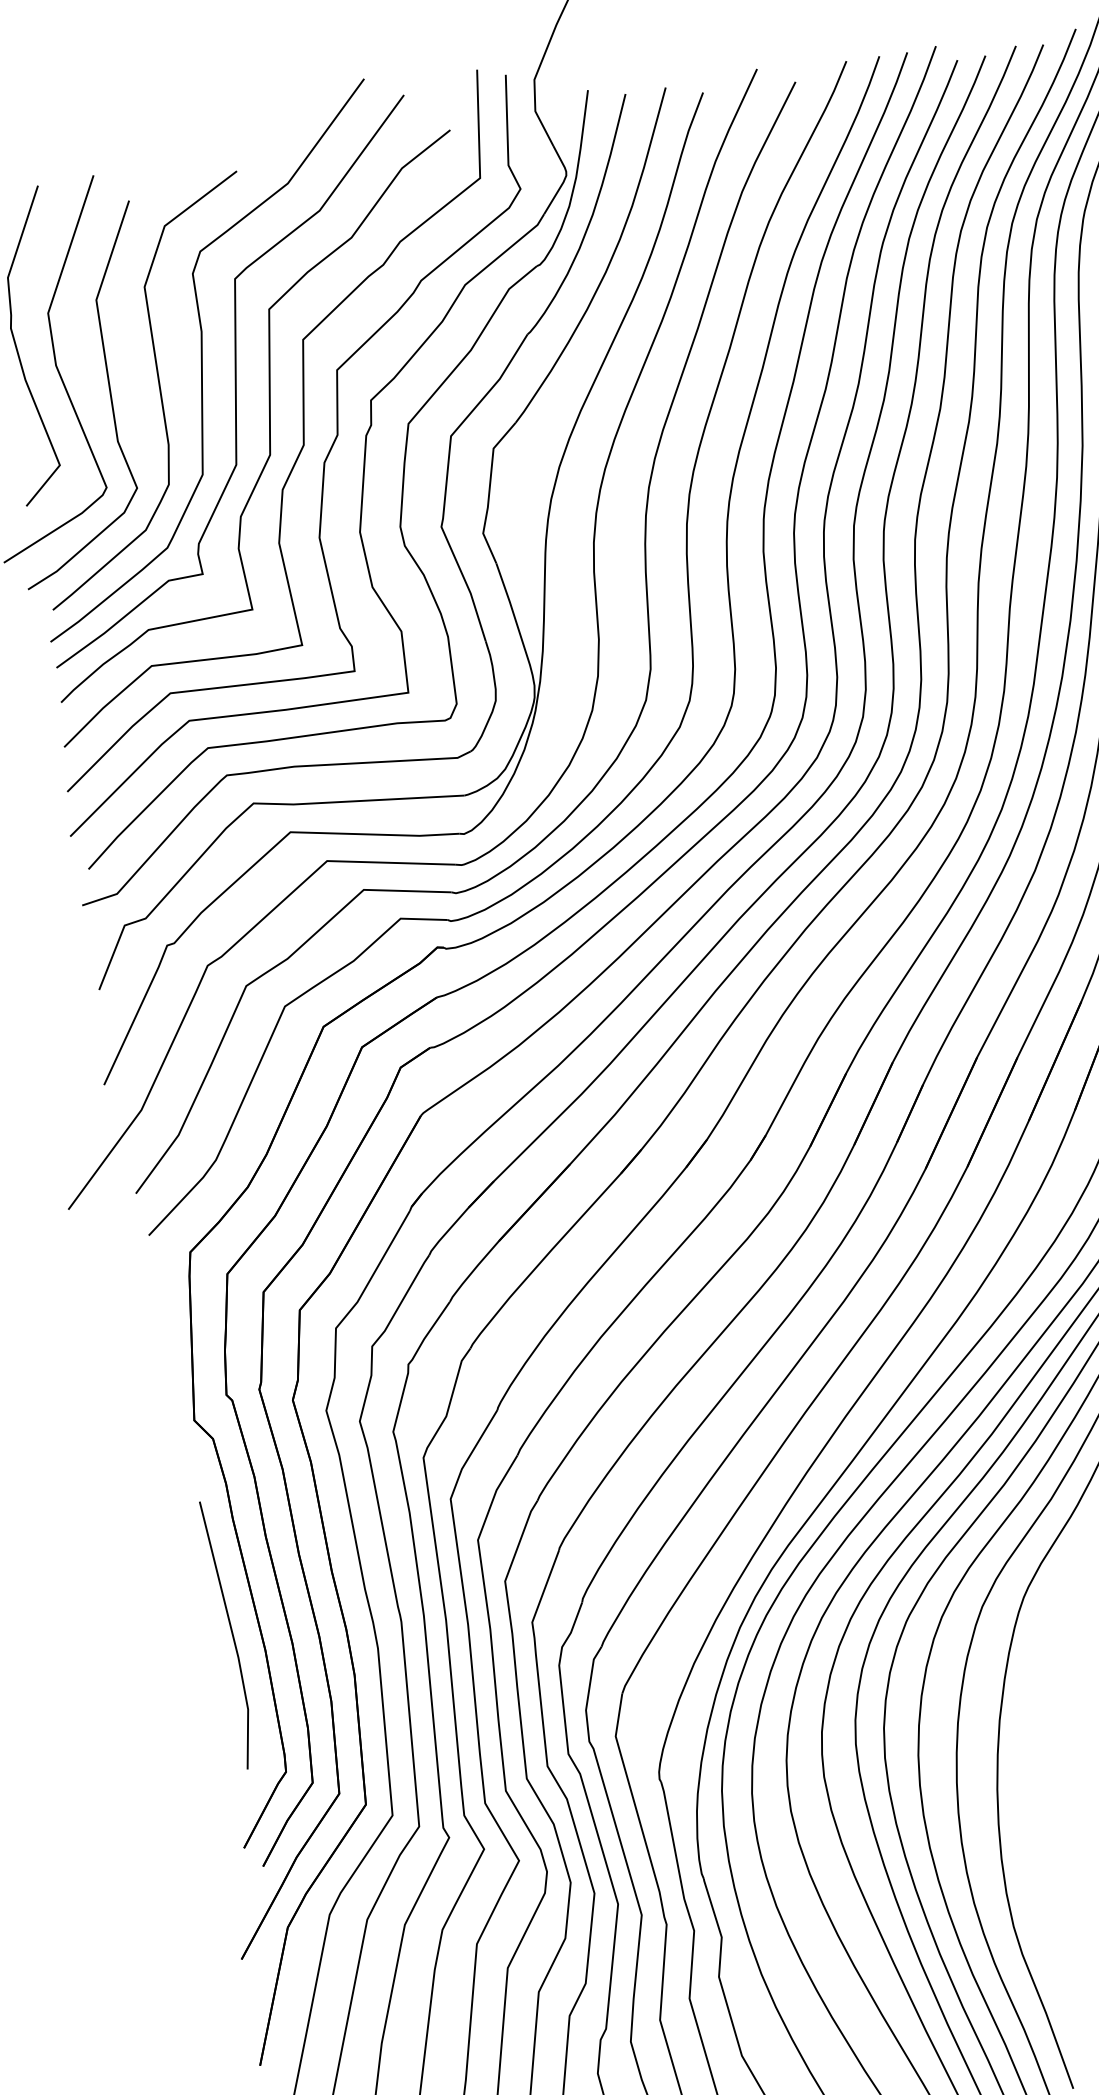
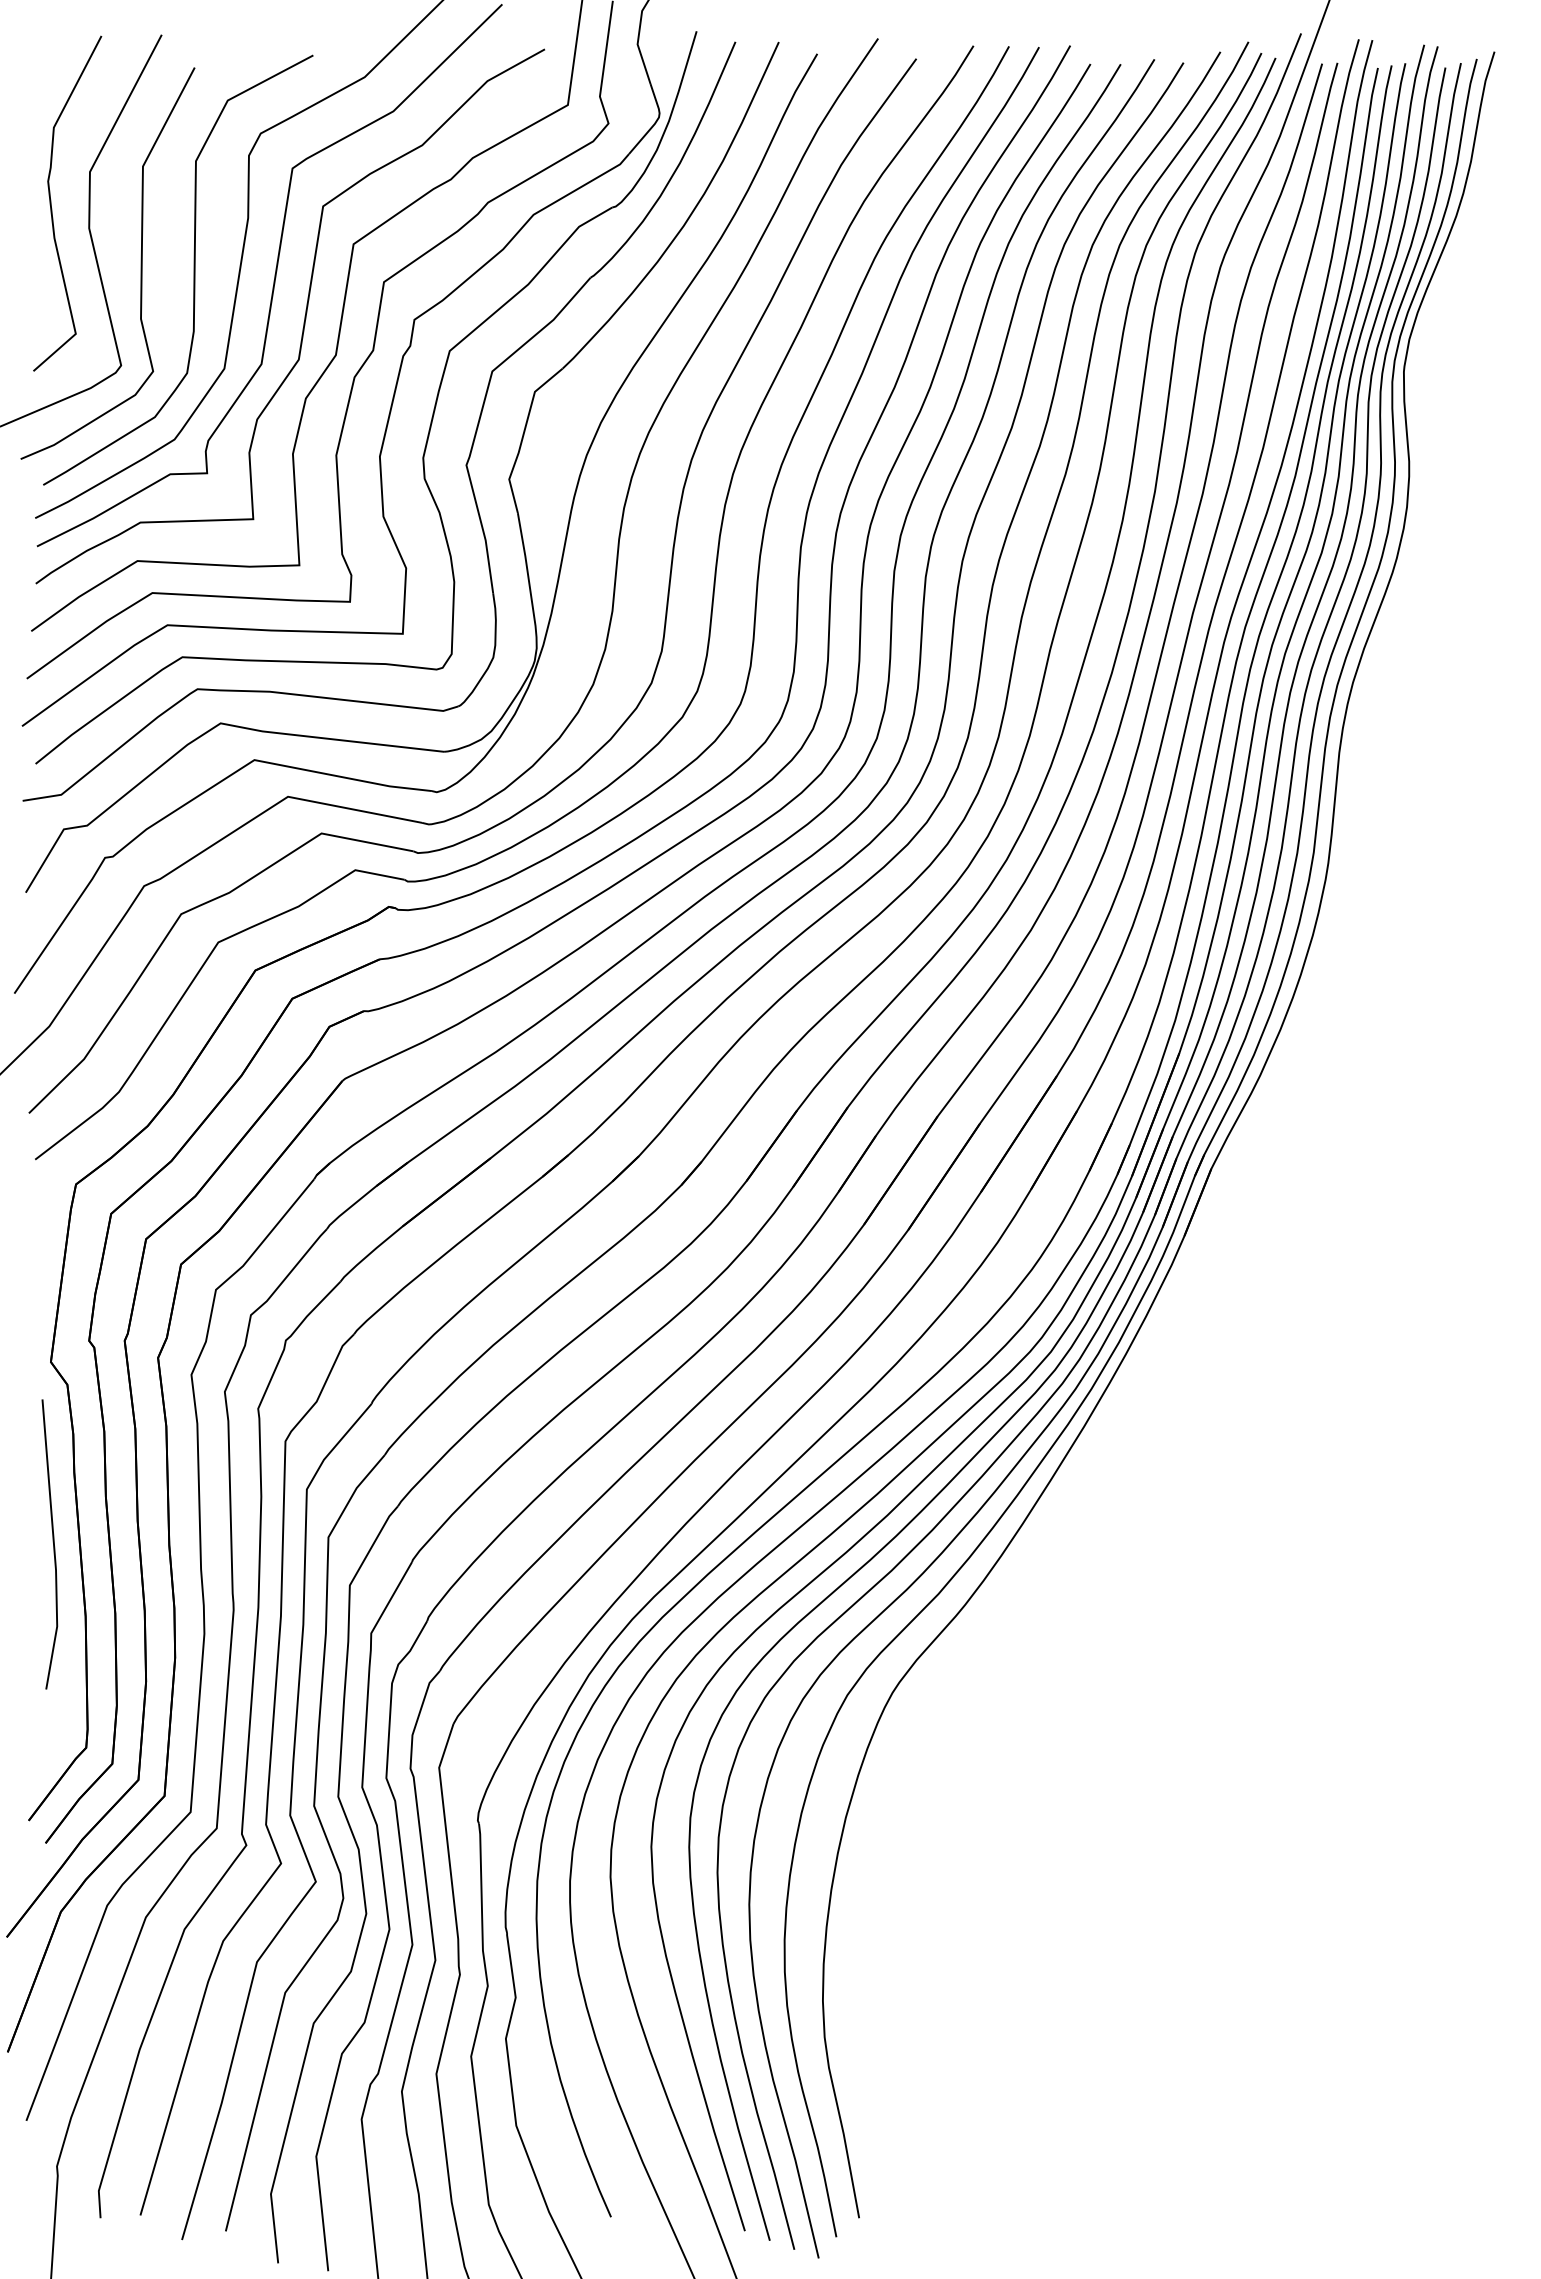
line: (230, 1632) -> (52, 1542), moved

